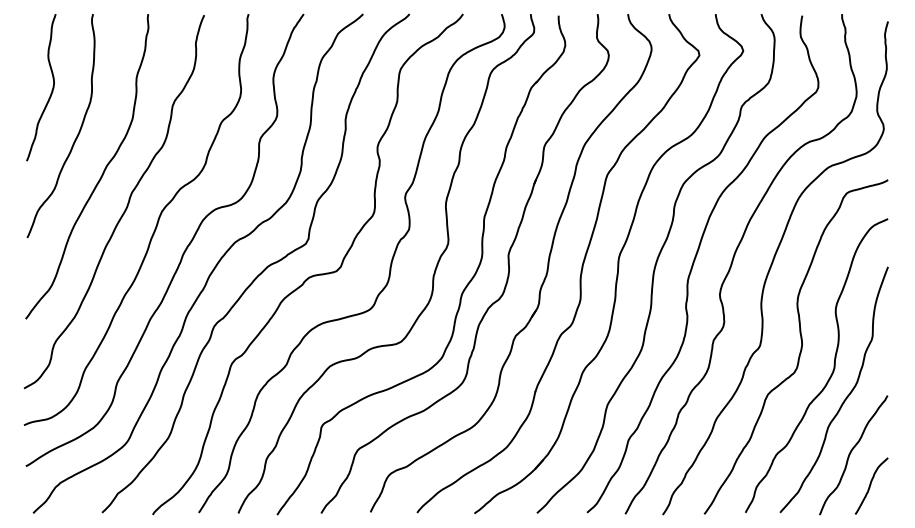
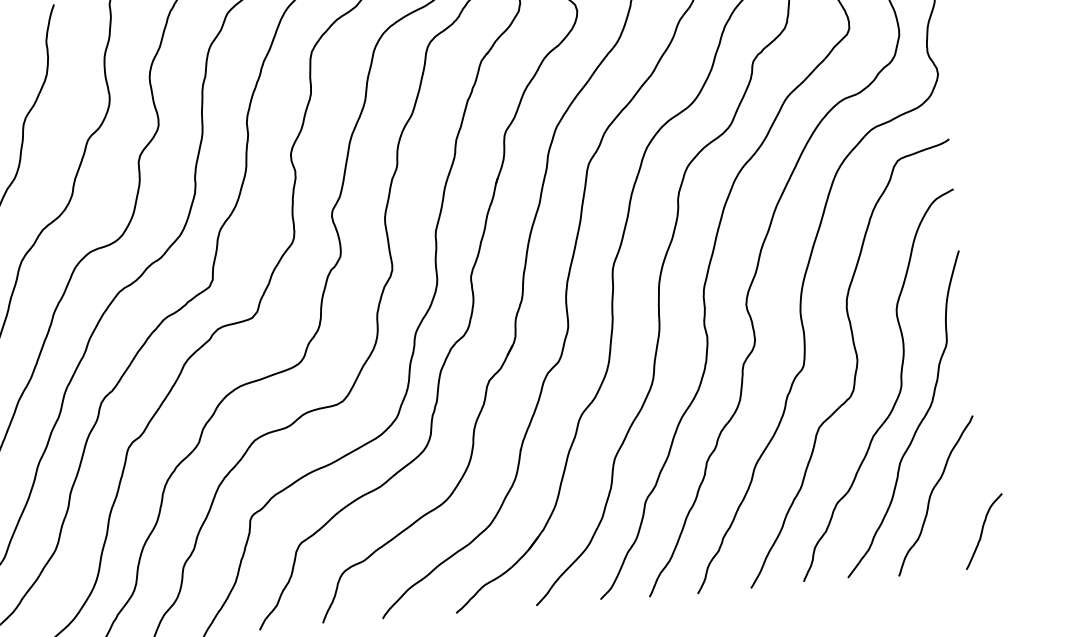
curve: (871, 484) -> (983, 529), moved

